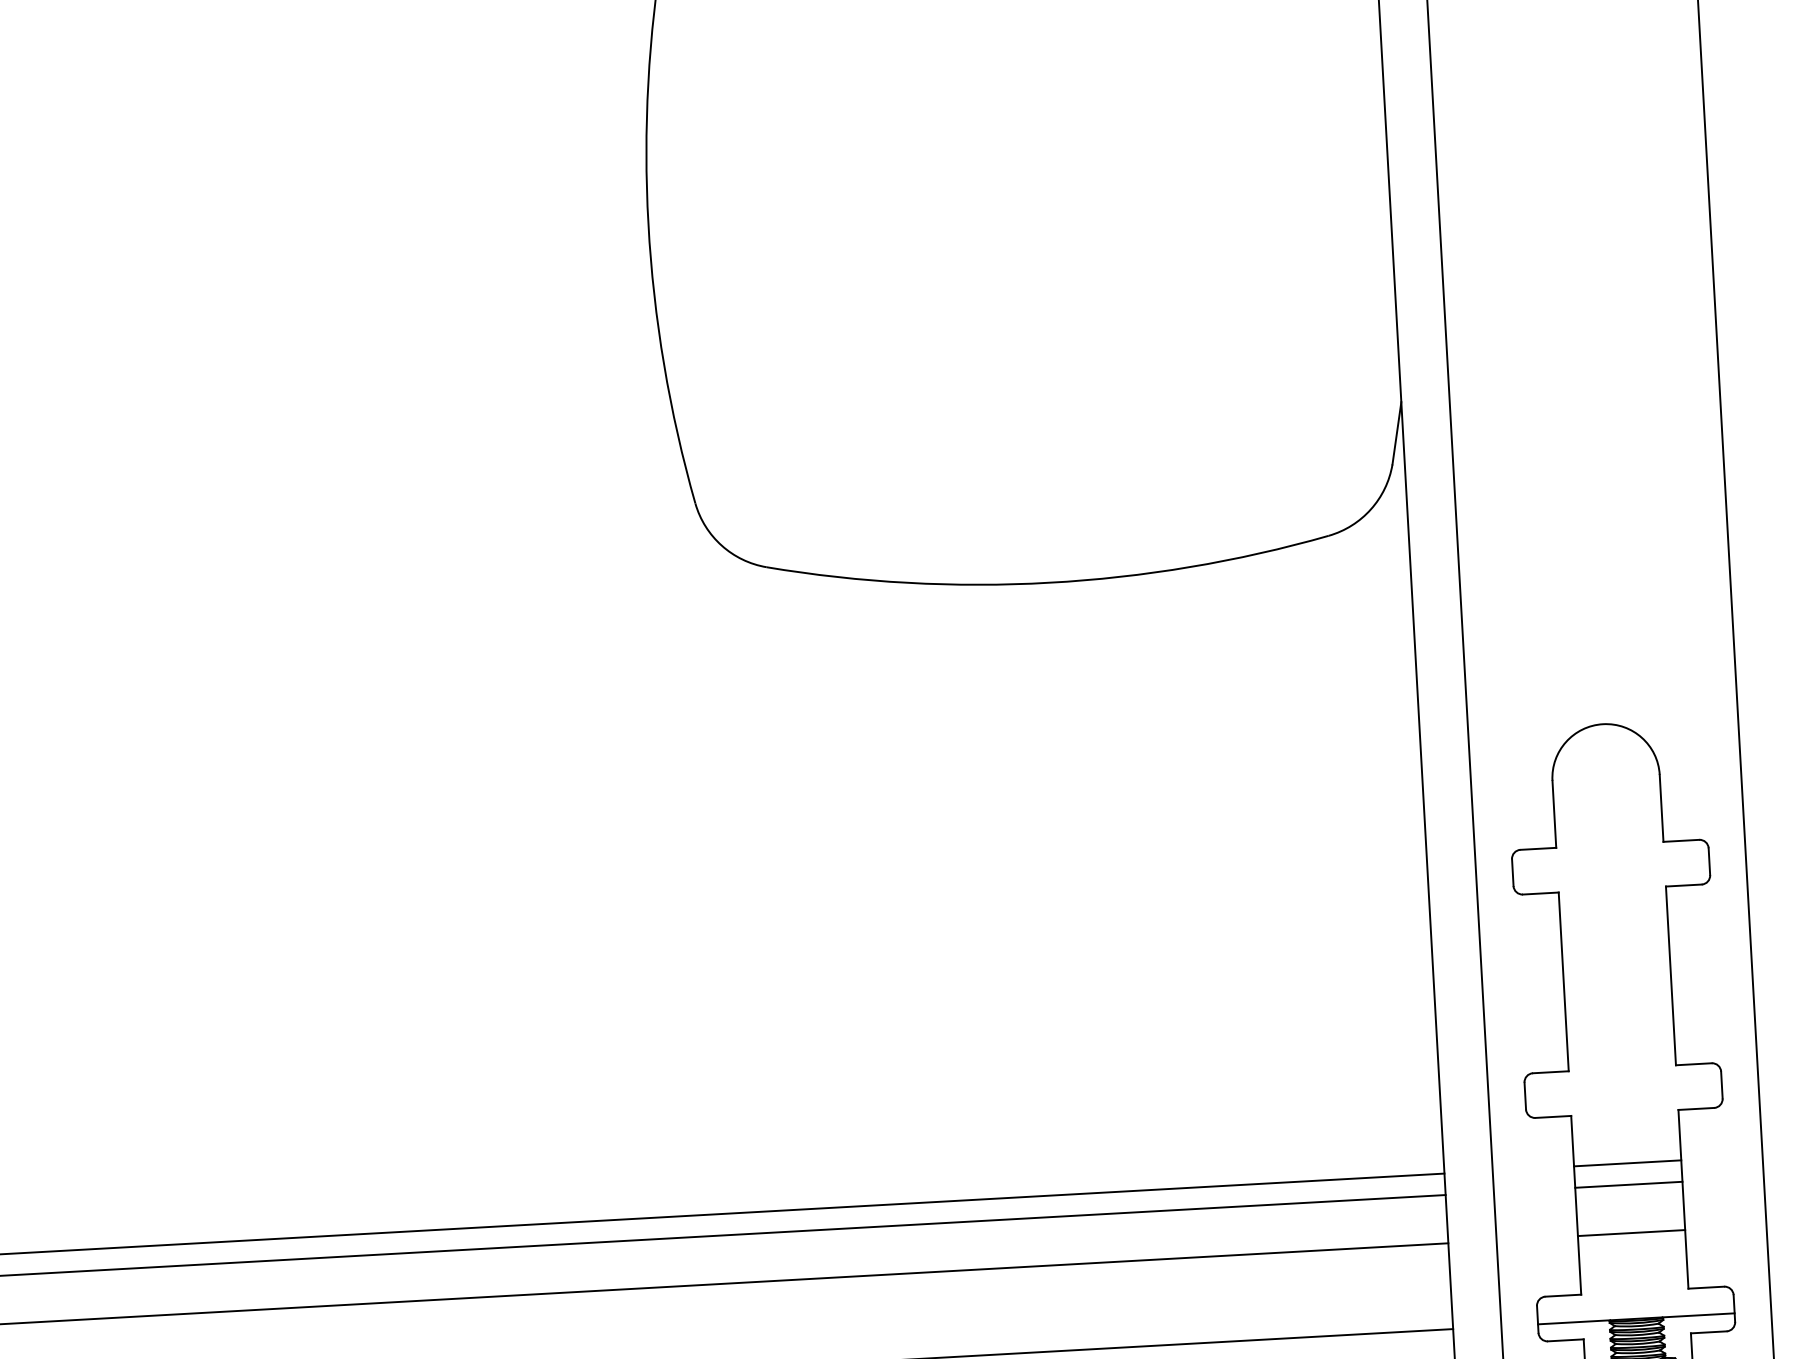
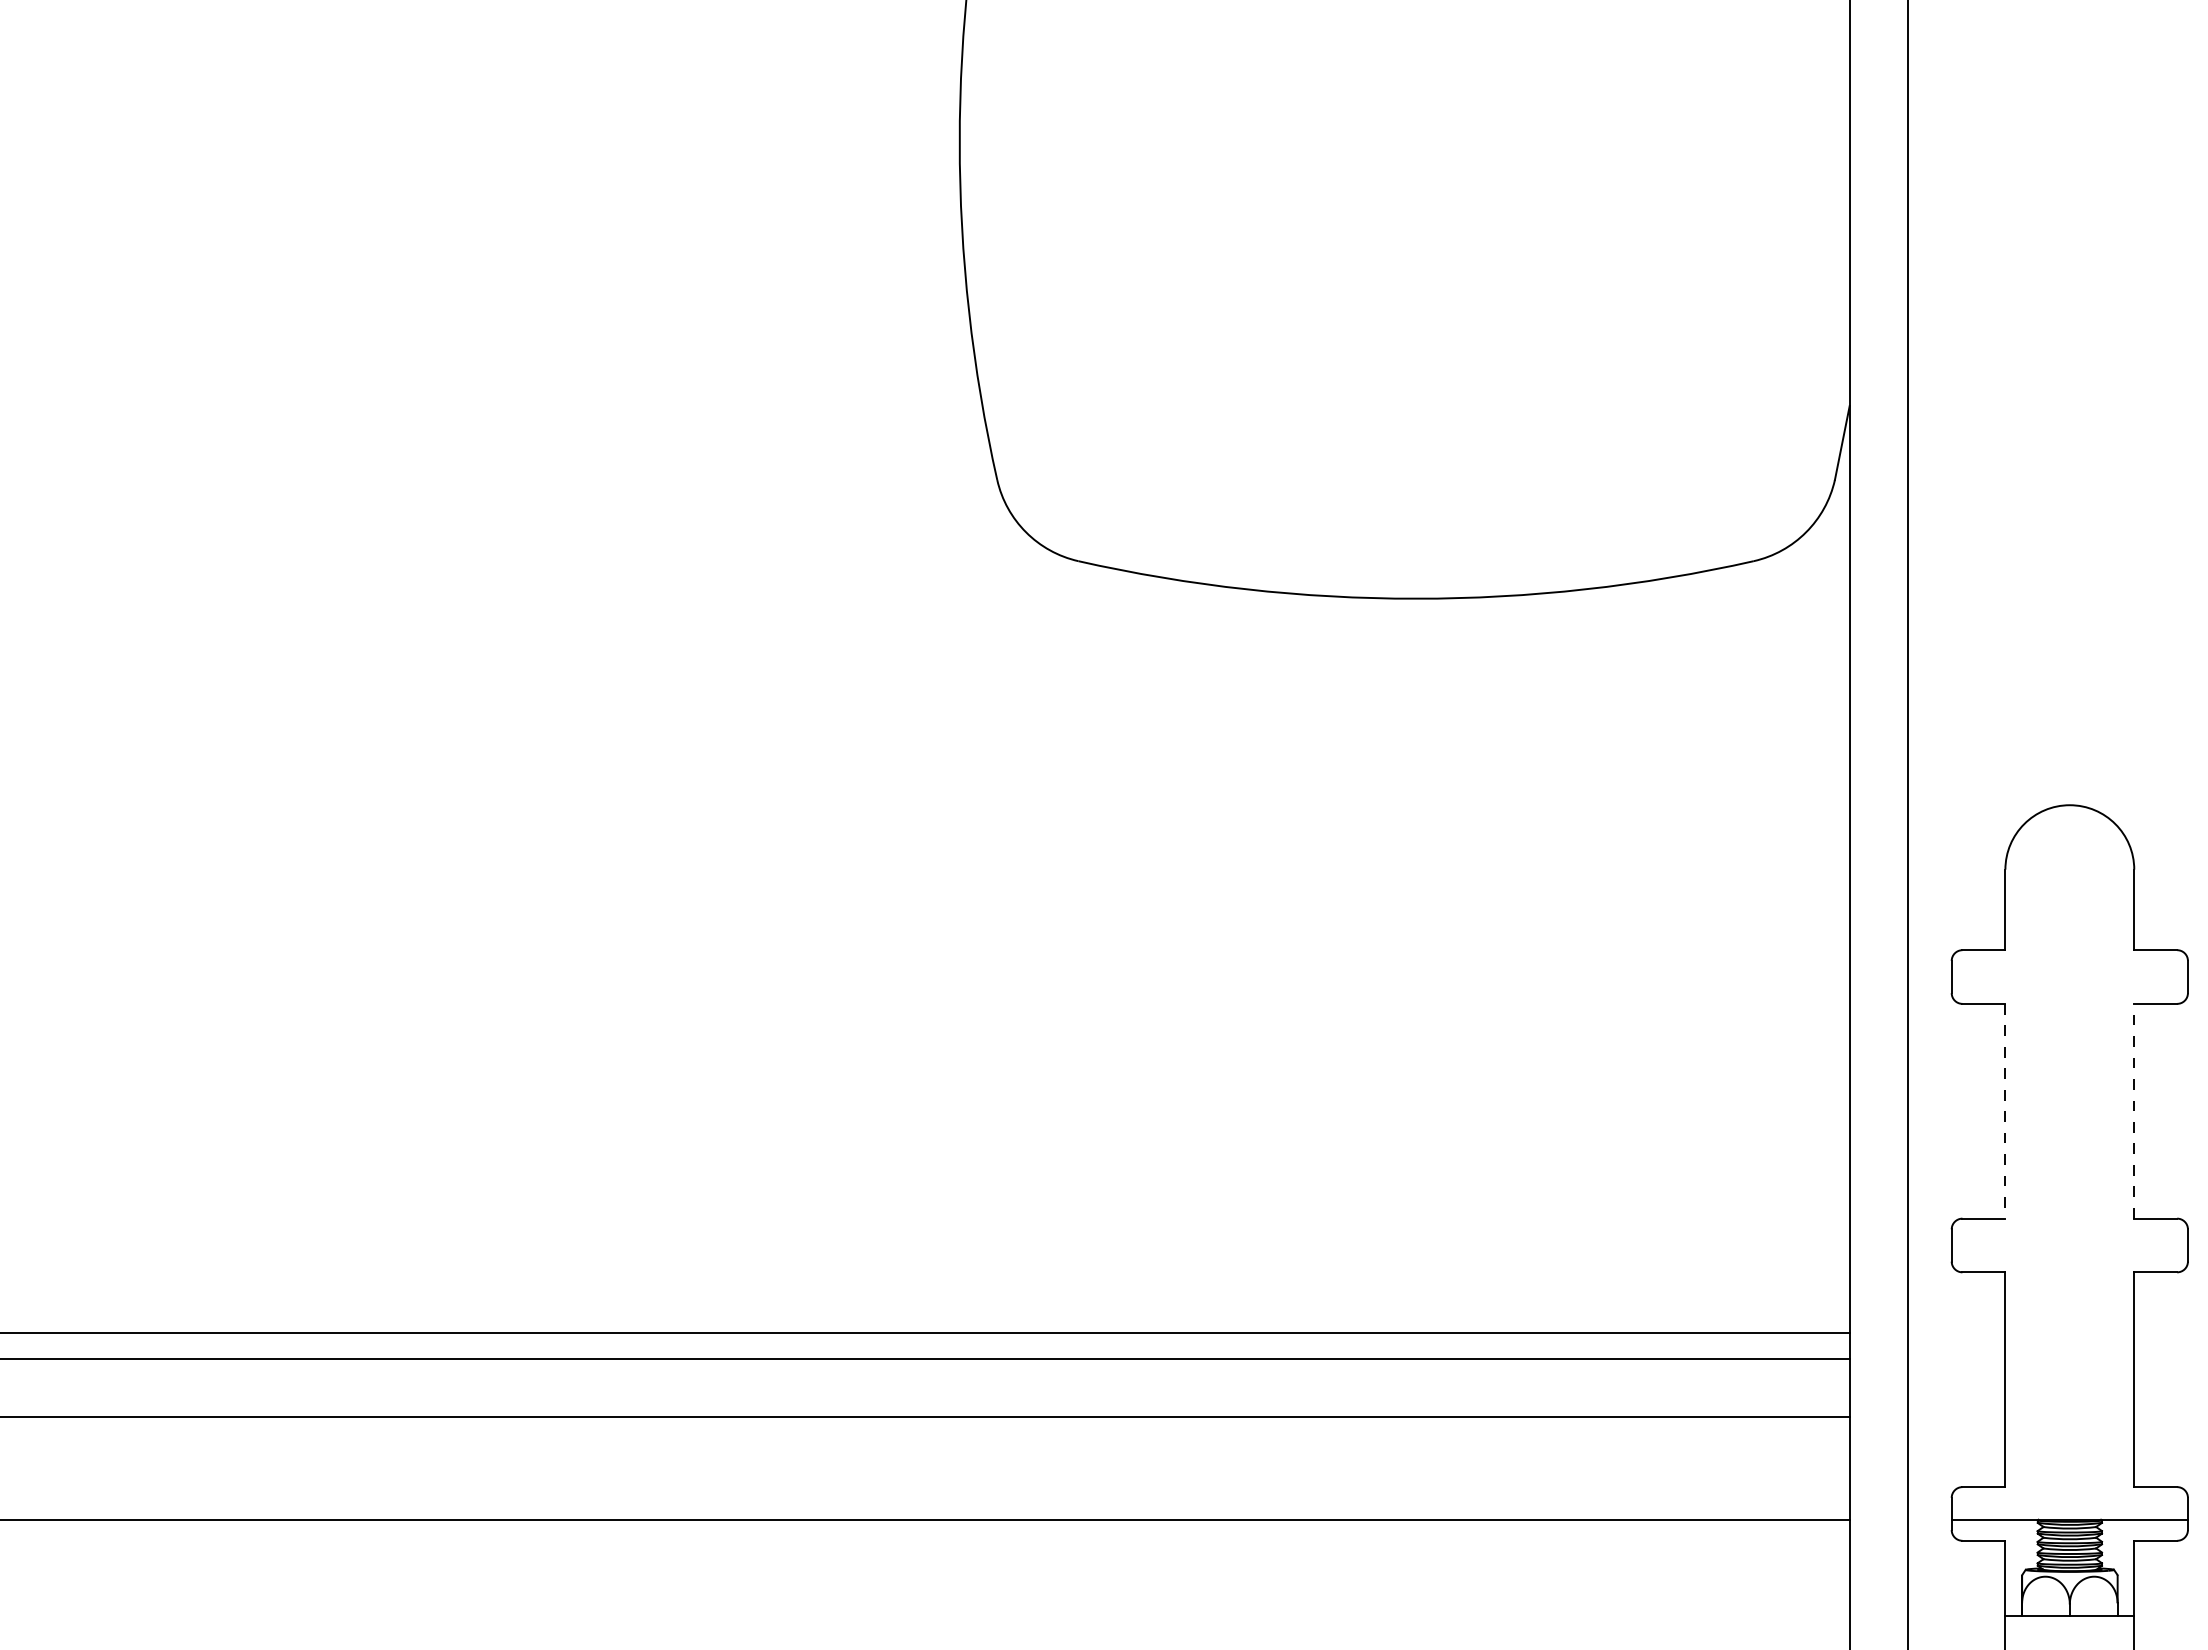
line: (1671, 975) -> (2134, 1110), solid -> dashed
line: (1563, 982) -> (2005, 1111), solid -> dashed
line: (1627, 1163) -> (2069, 1332), removed
line: (1628, 1184) -> (2069, 1358), removed
line: (1631, 1232) -> (2069, 1416), removed

